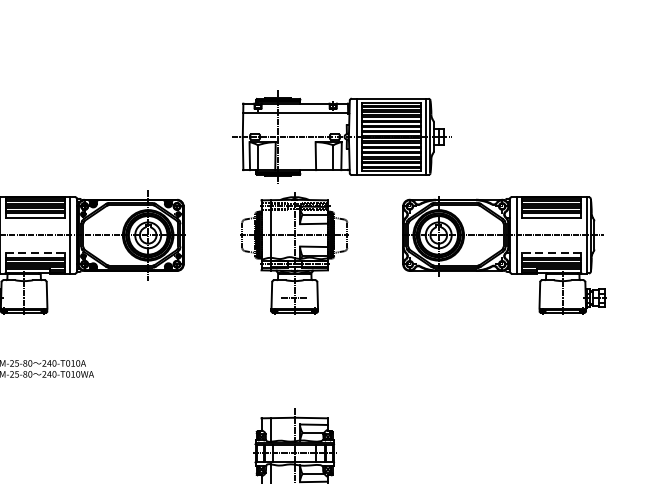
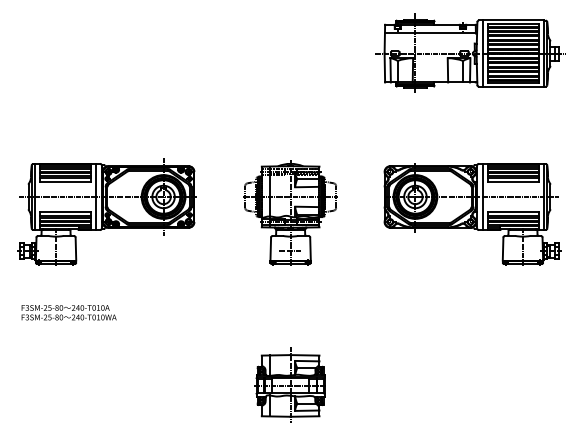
part: (341, 135) -> (470, 52), moved
line: (35, 252) -> (65, 211), dashed -> solid
line: (551, 252) -> (513, 211), dashed -> solid

